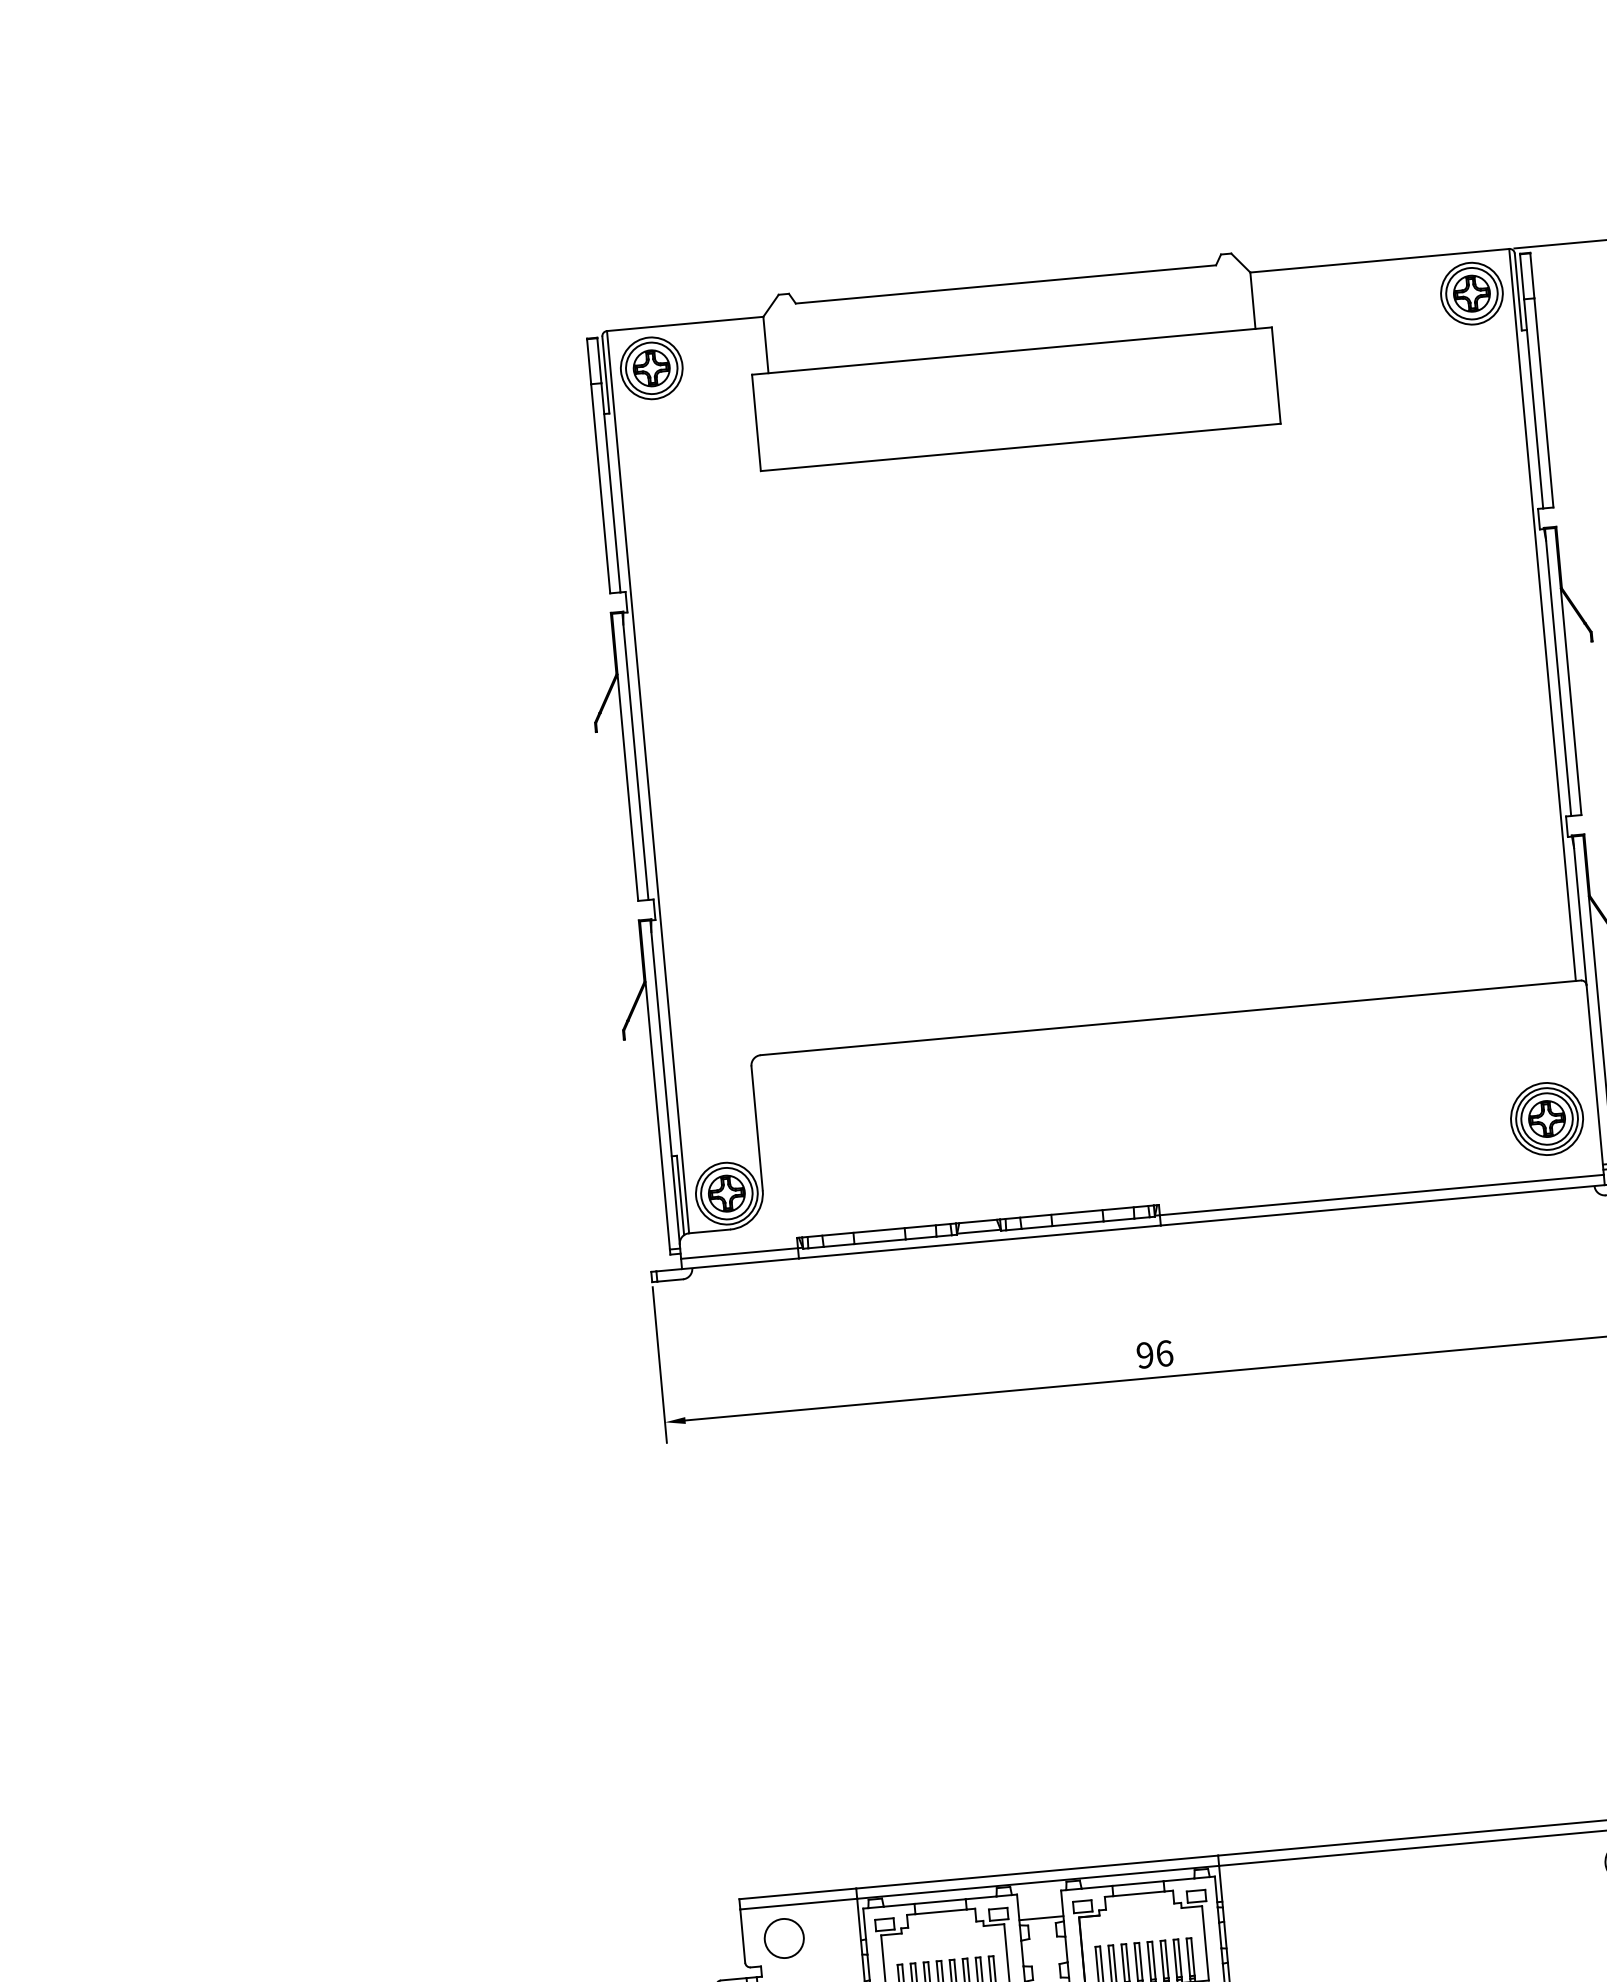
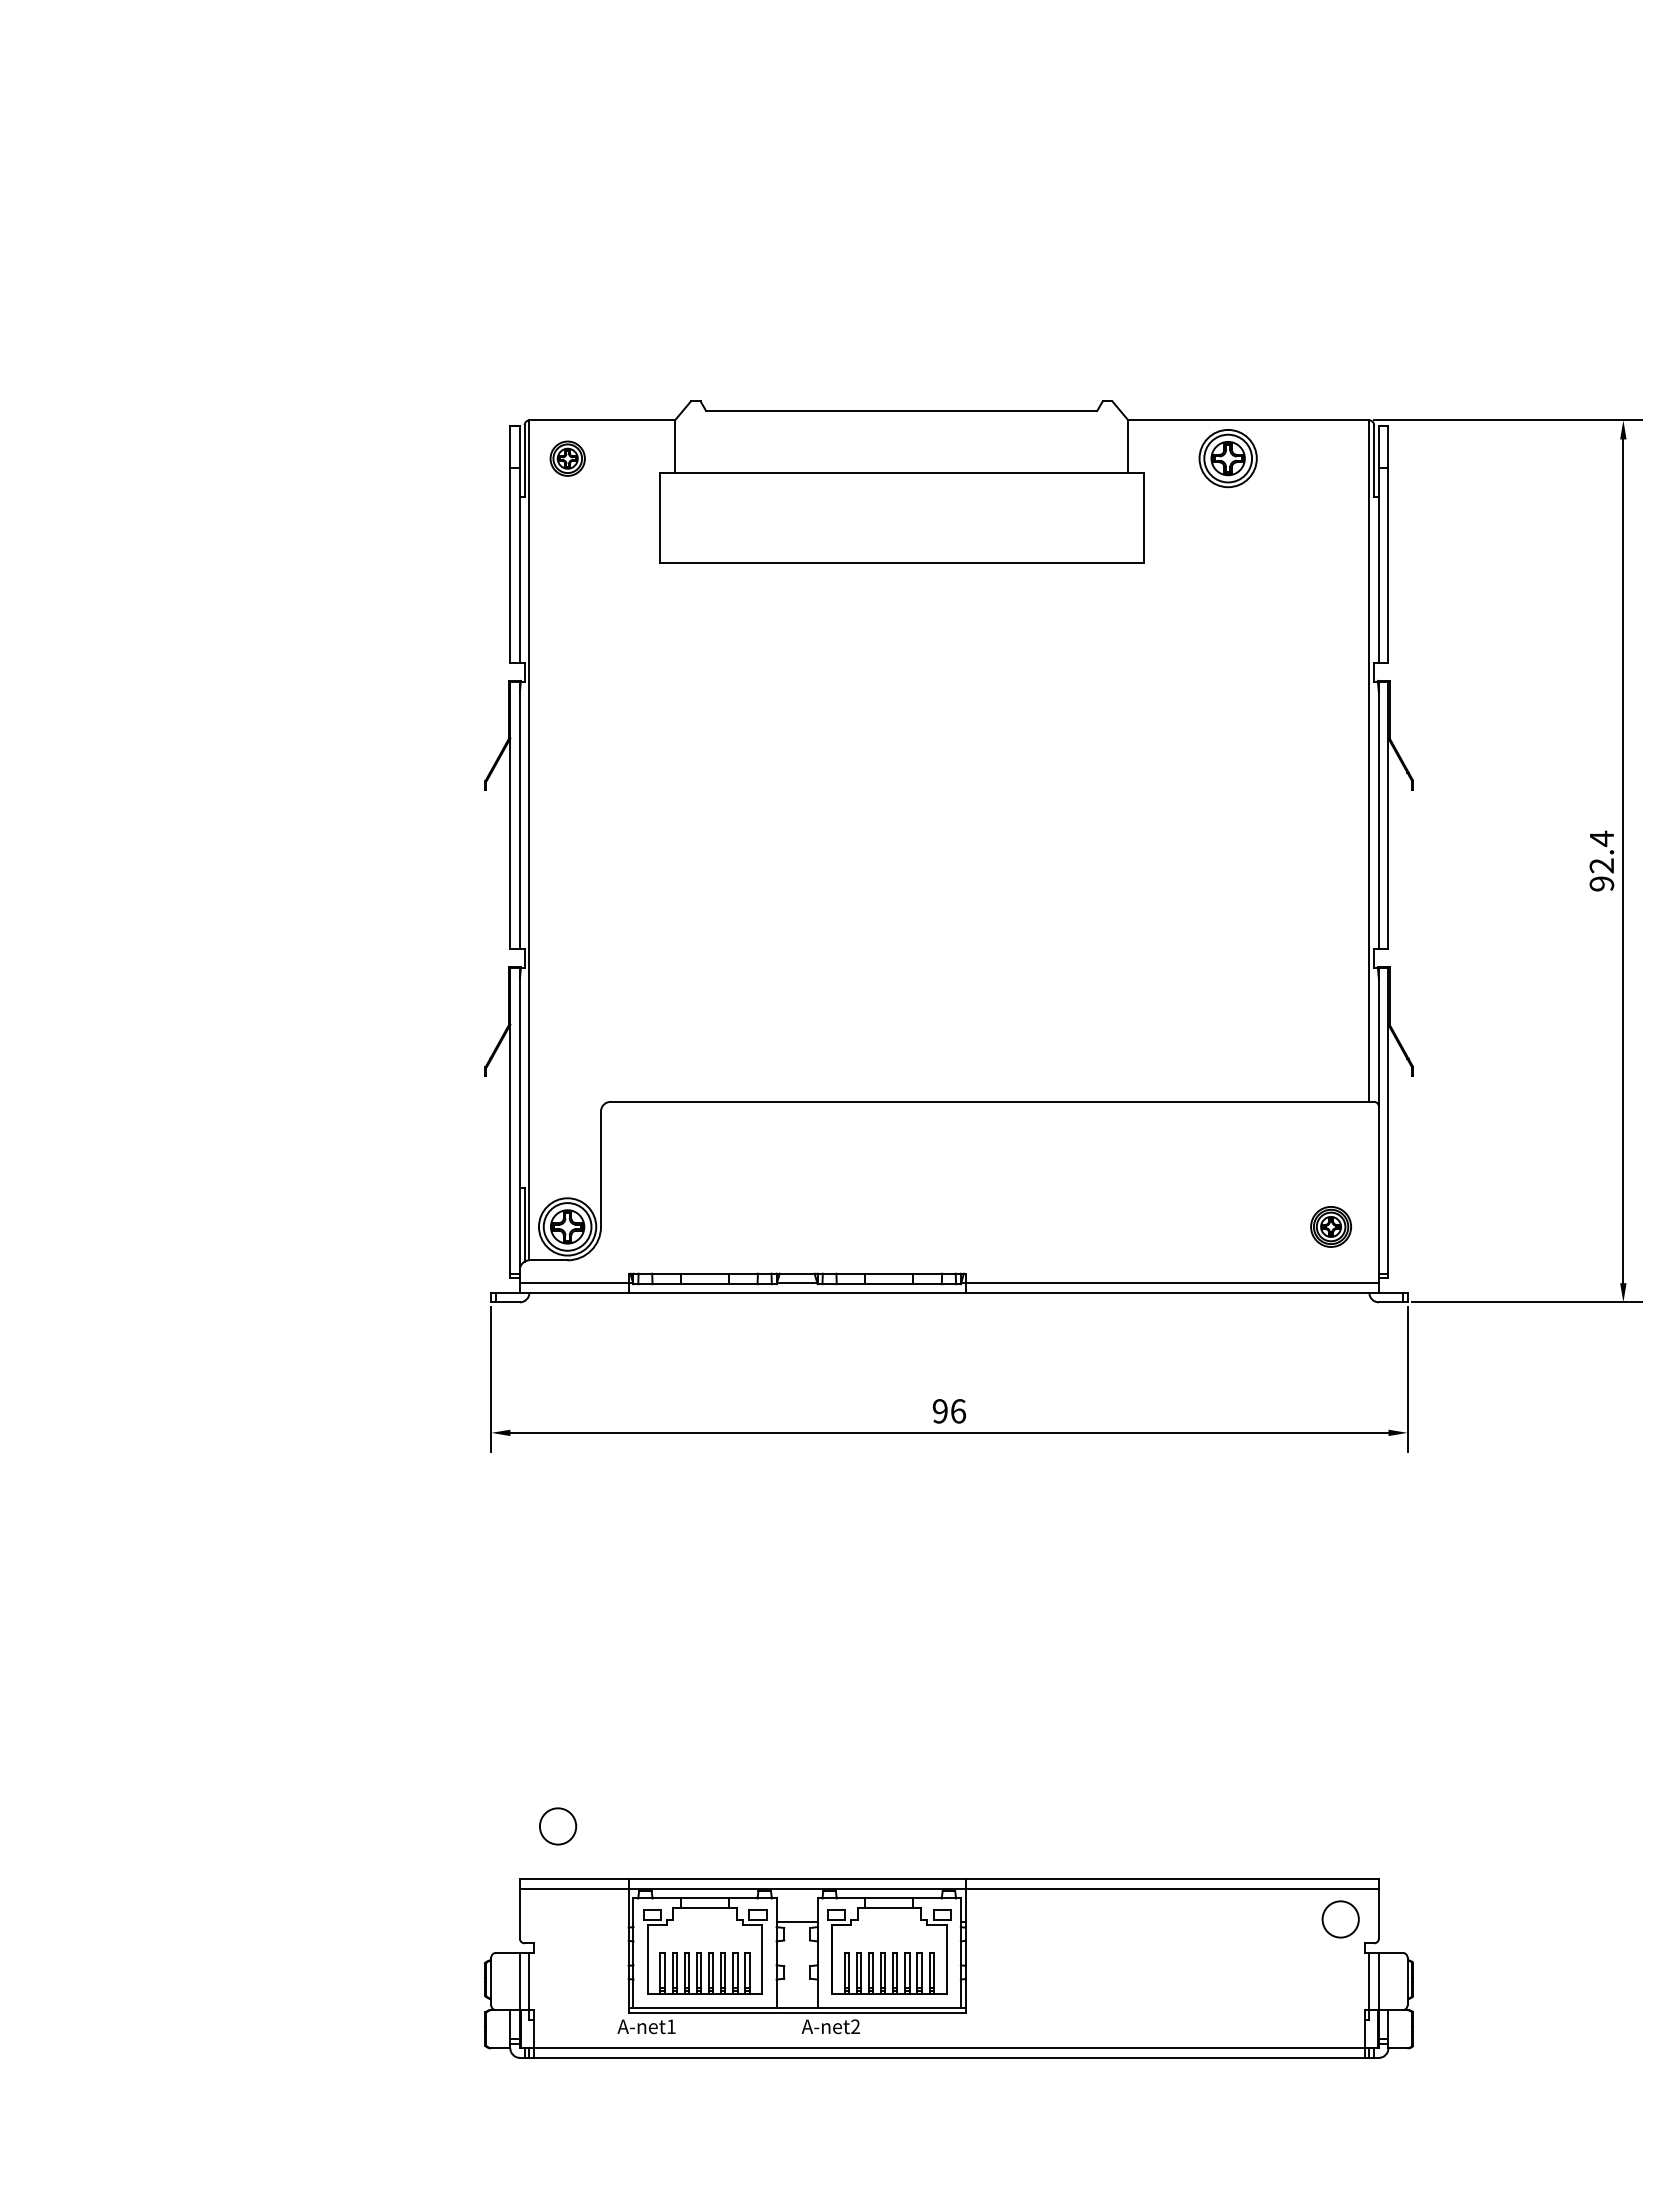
part: (1471, 293) -> (1227, 458), moved
part: (651, 368) -> (567, 458), size x0.6
part: (1546, 1118) -> (1330, 1226), size x0.6
circle: (784, 1938) -> (558, 1826), moved

